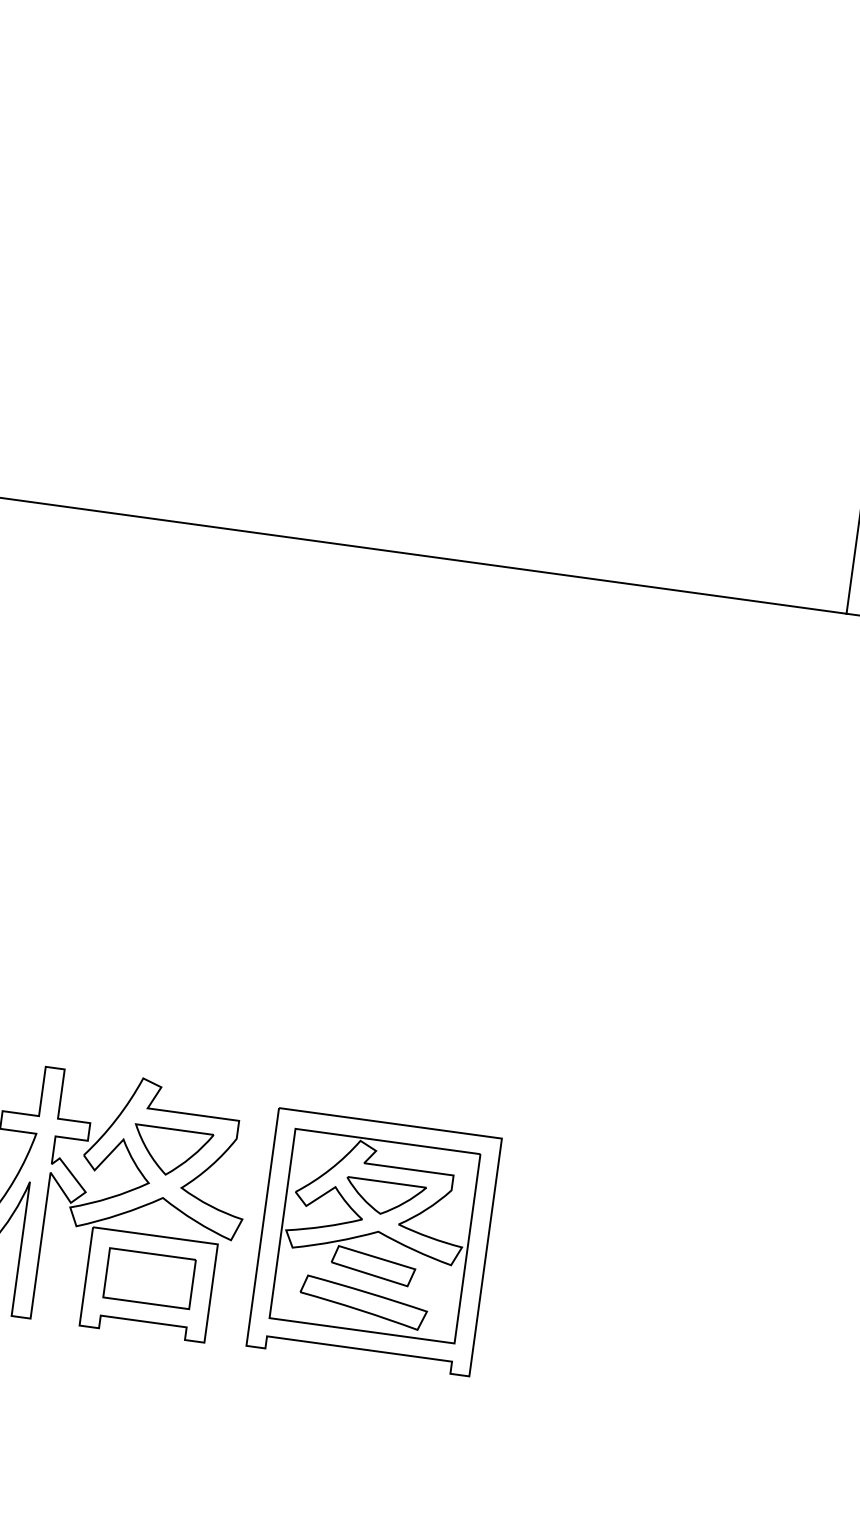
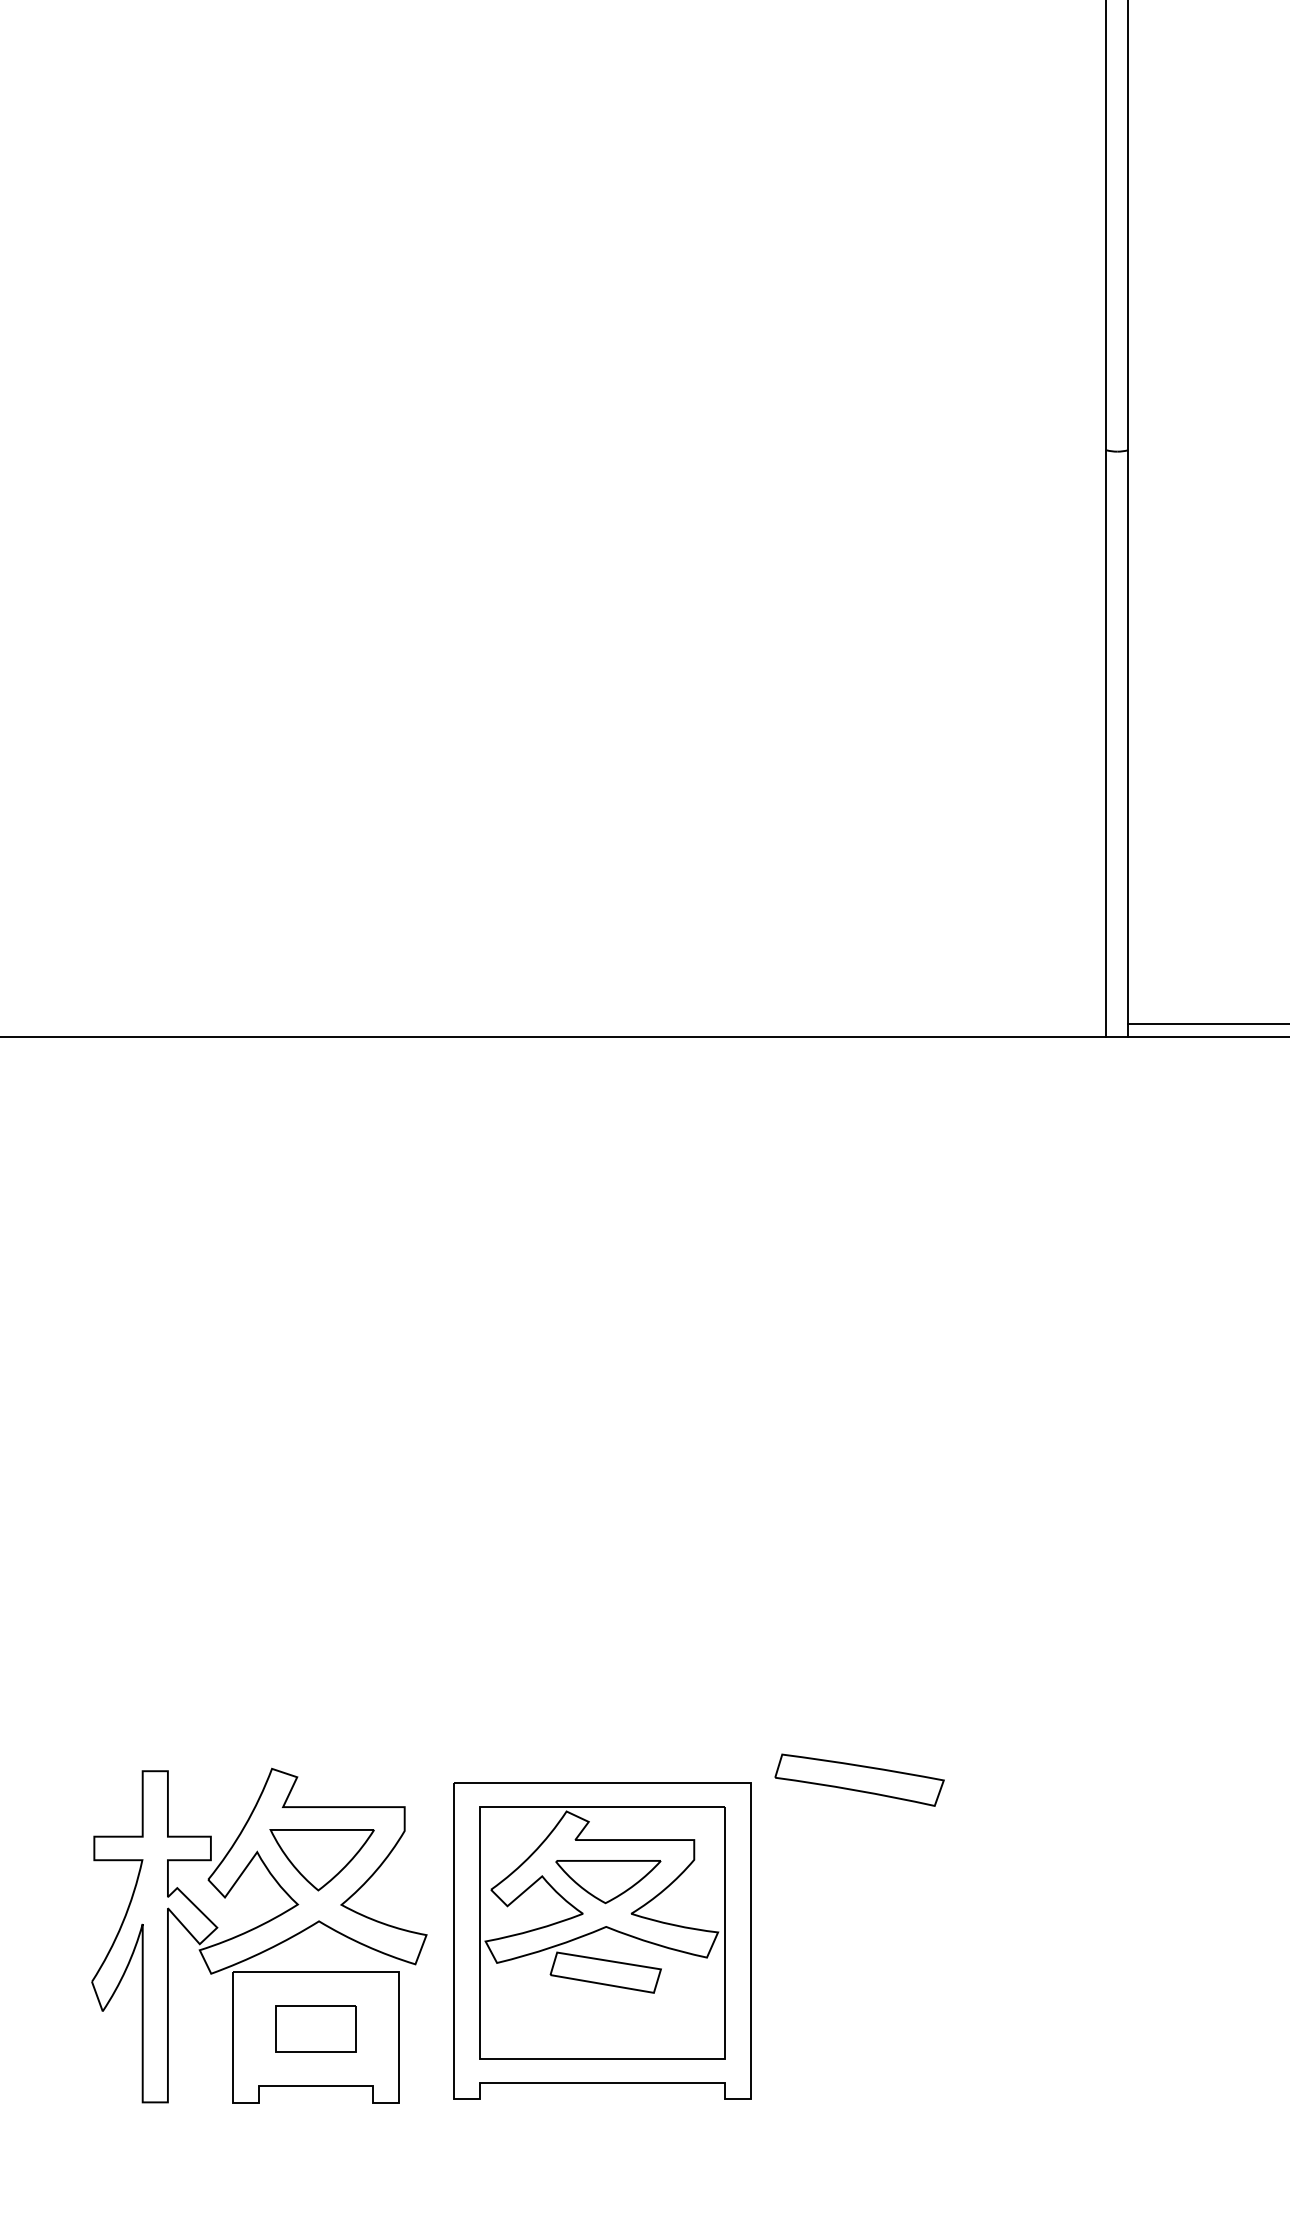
part: (149, 1278) -> (315, 2028), size x0.7
part: (363, 1302) -> (859, 1779), moved

